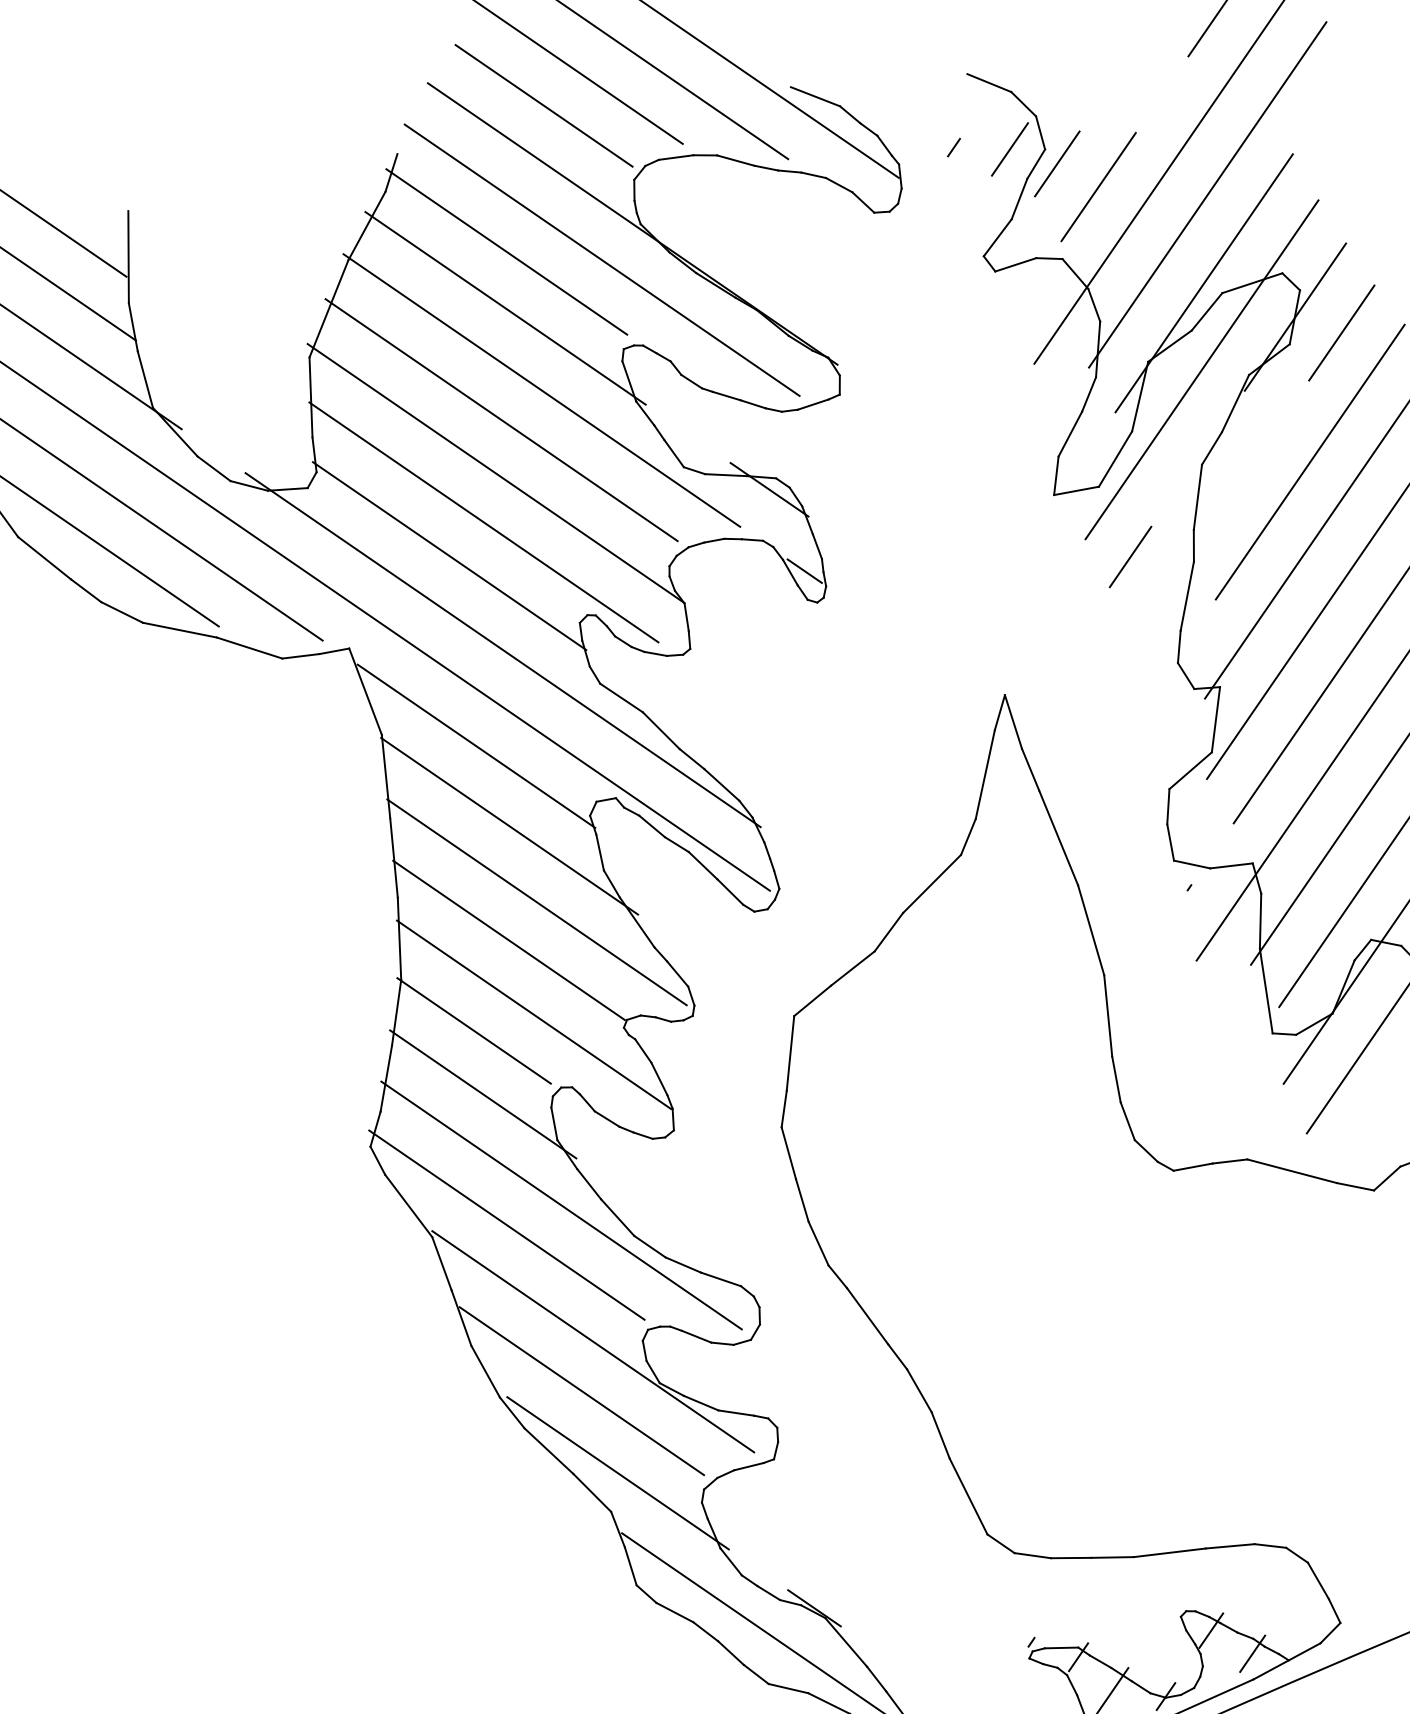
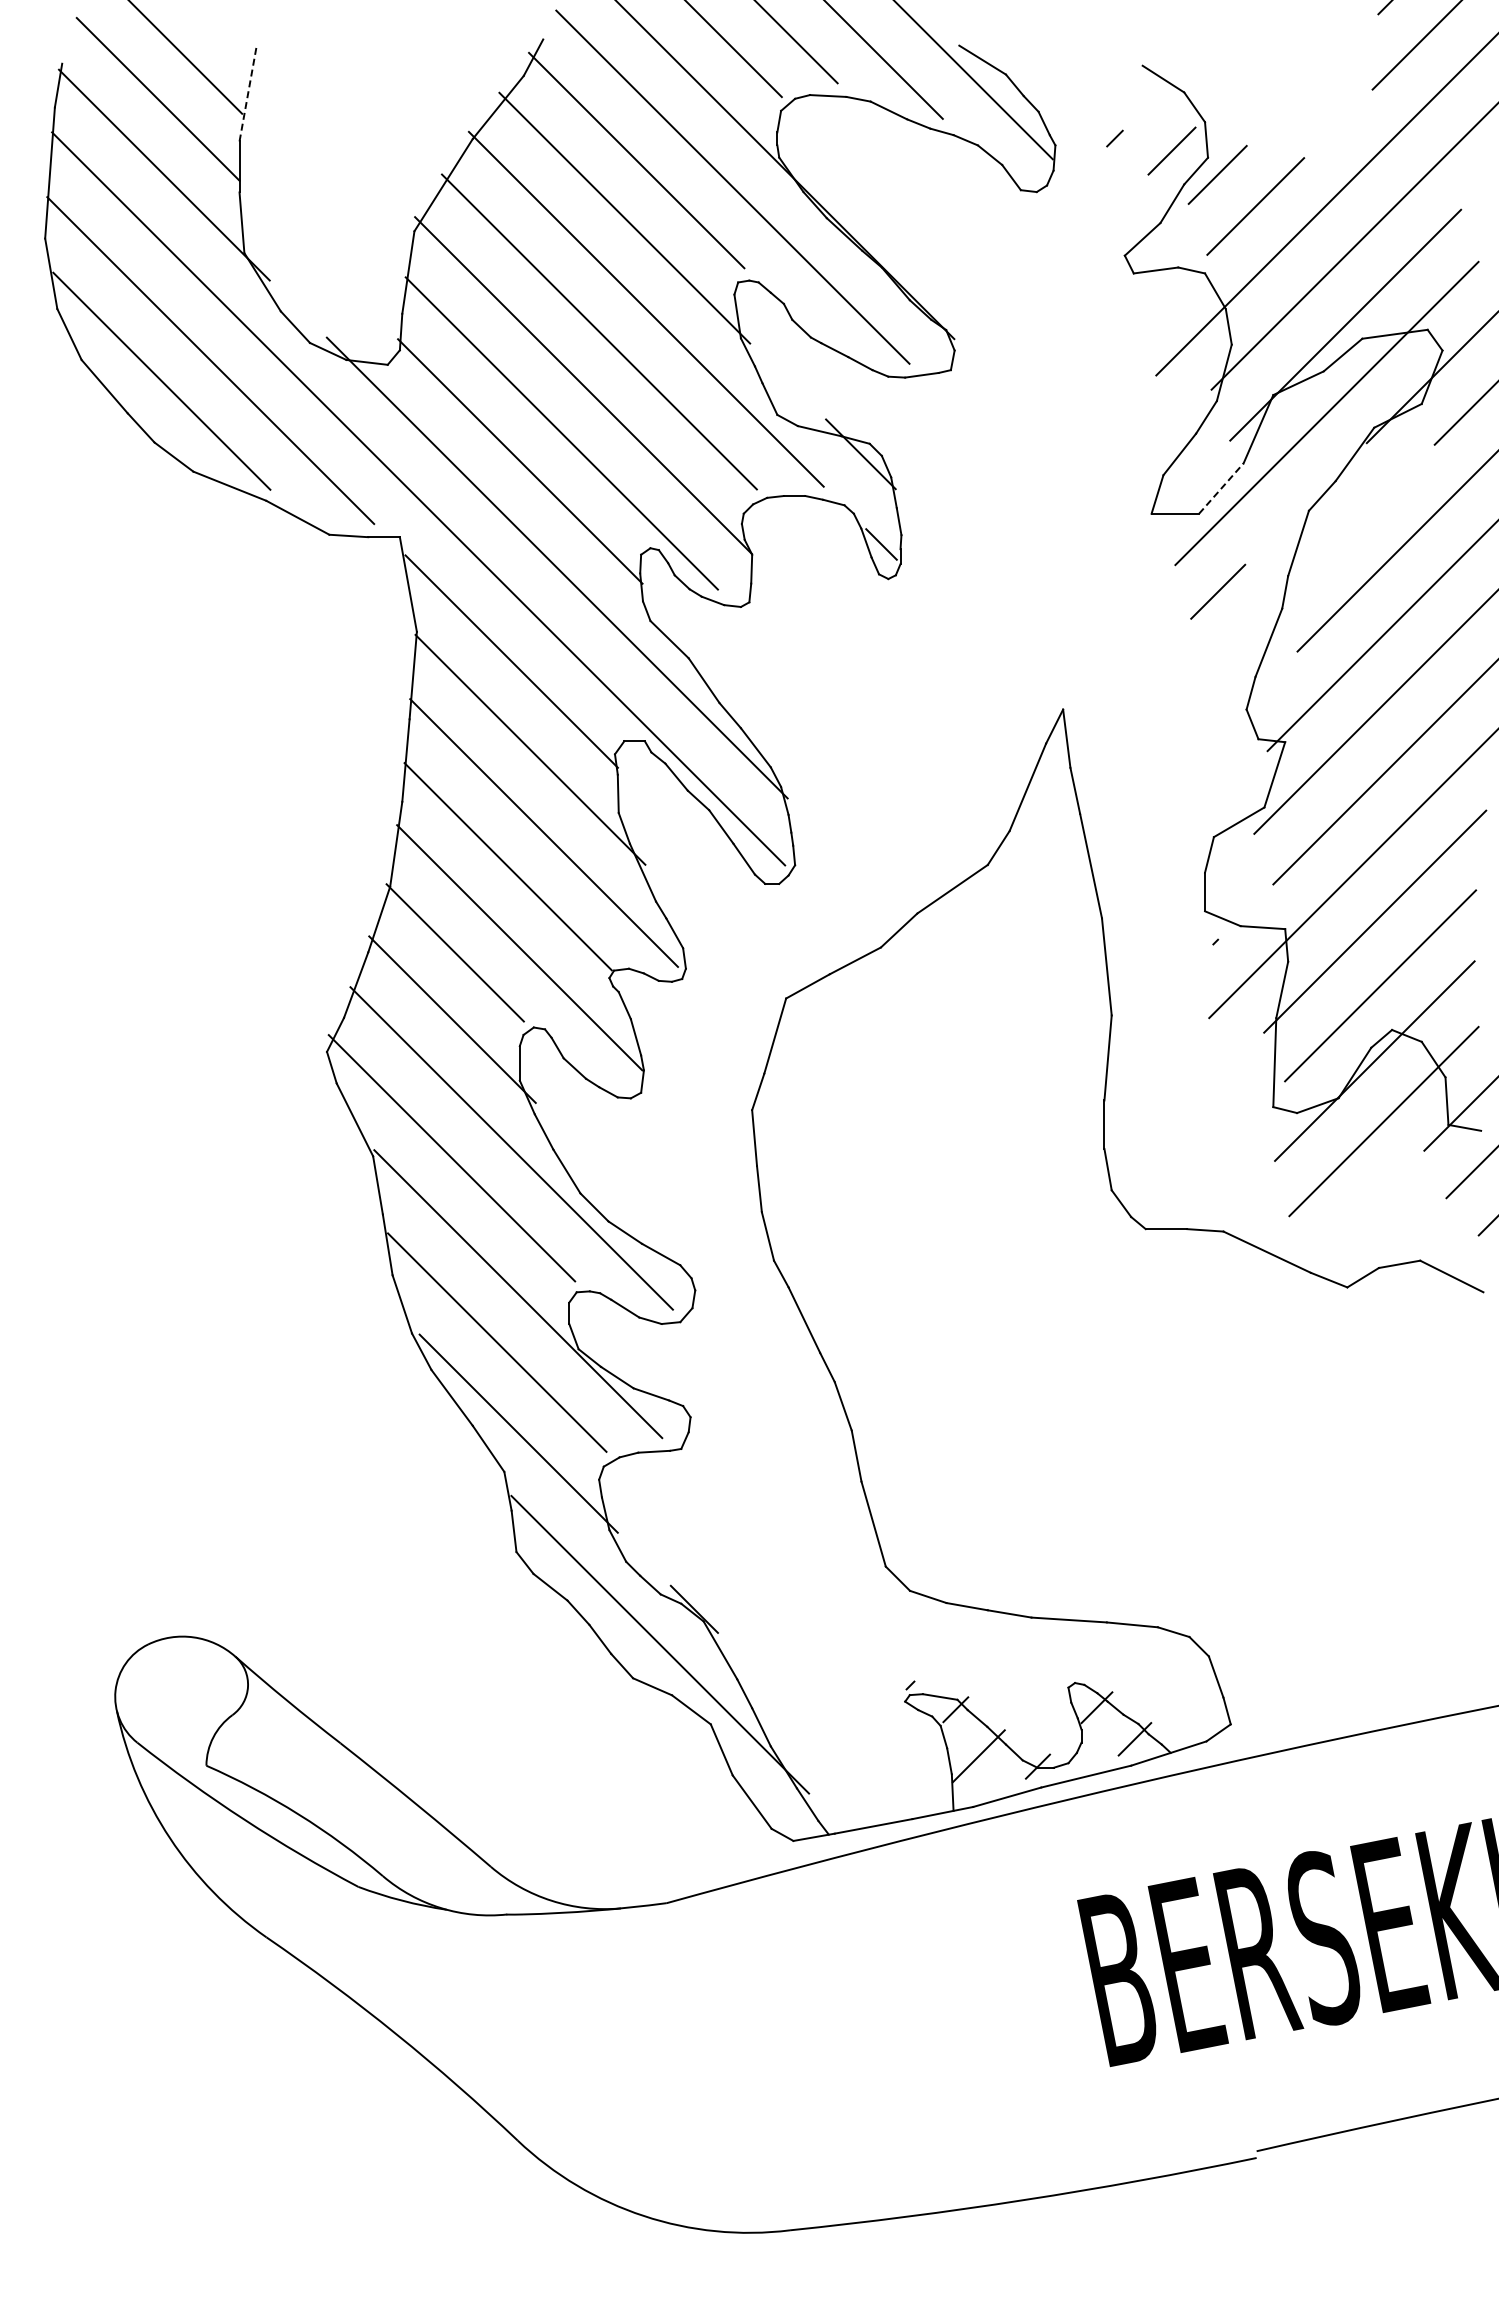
line: (128, 256) -> (248, 93), solid -> dashed
line: (1115, 459) -> (1221, 488), solid -> dashed

